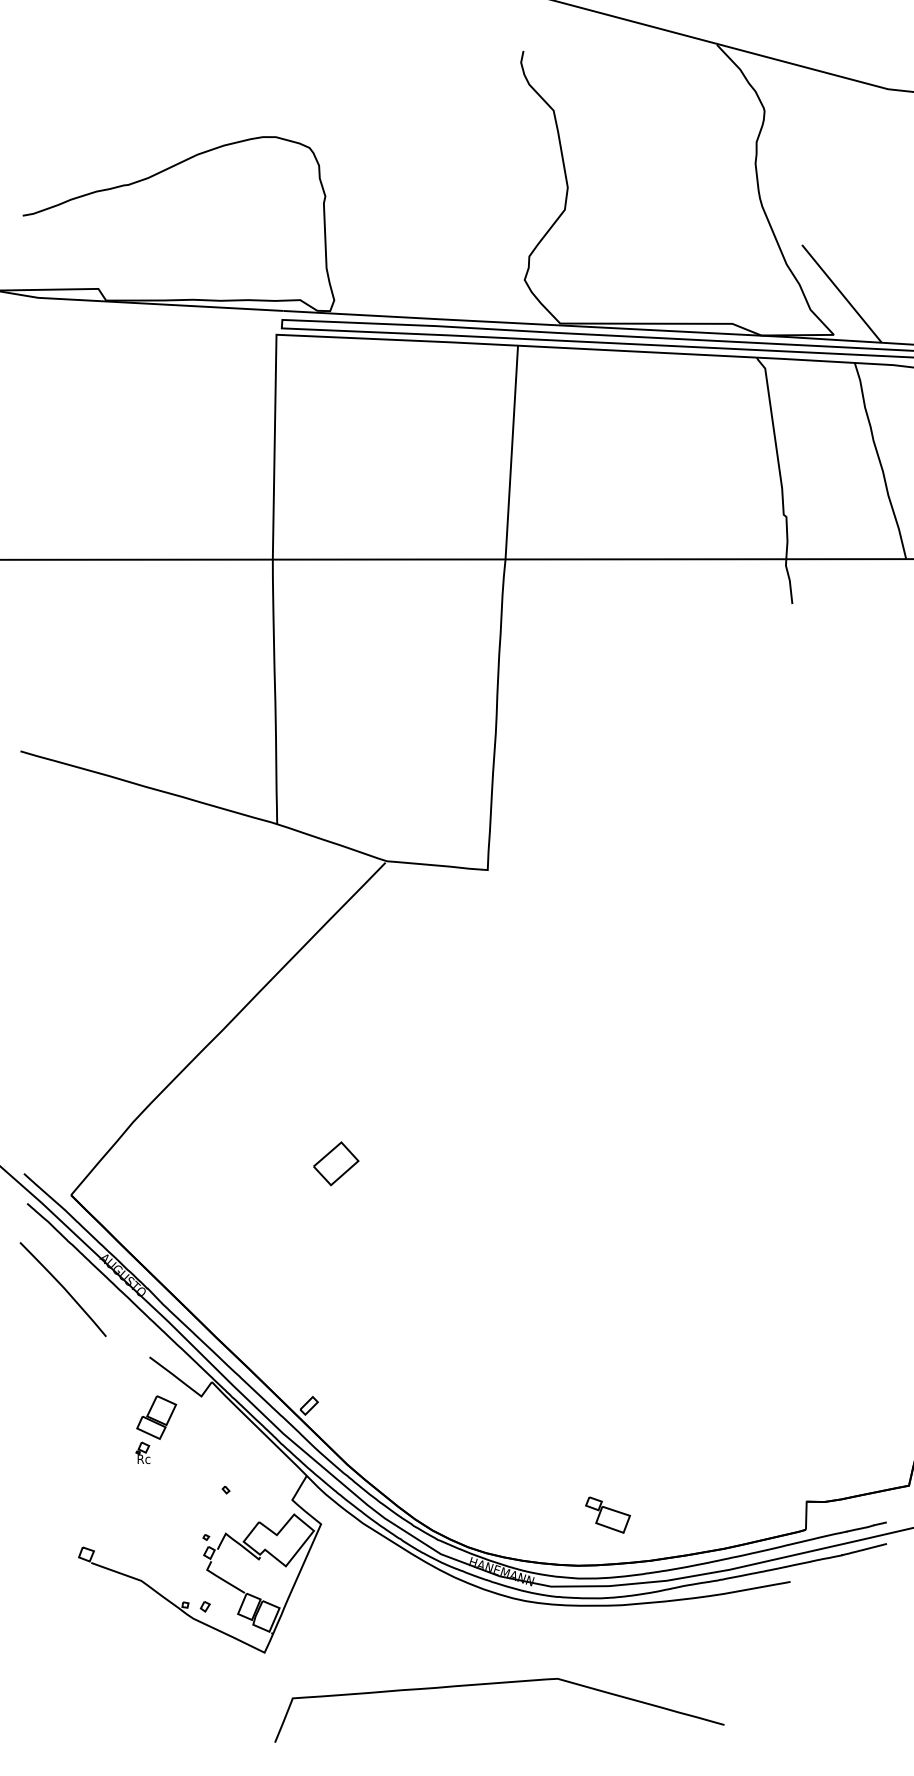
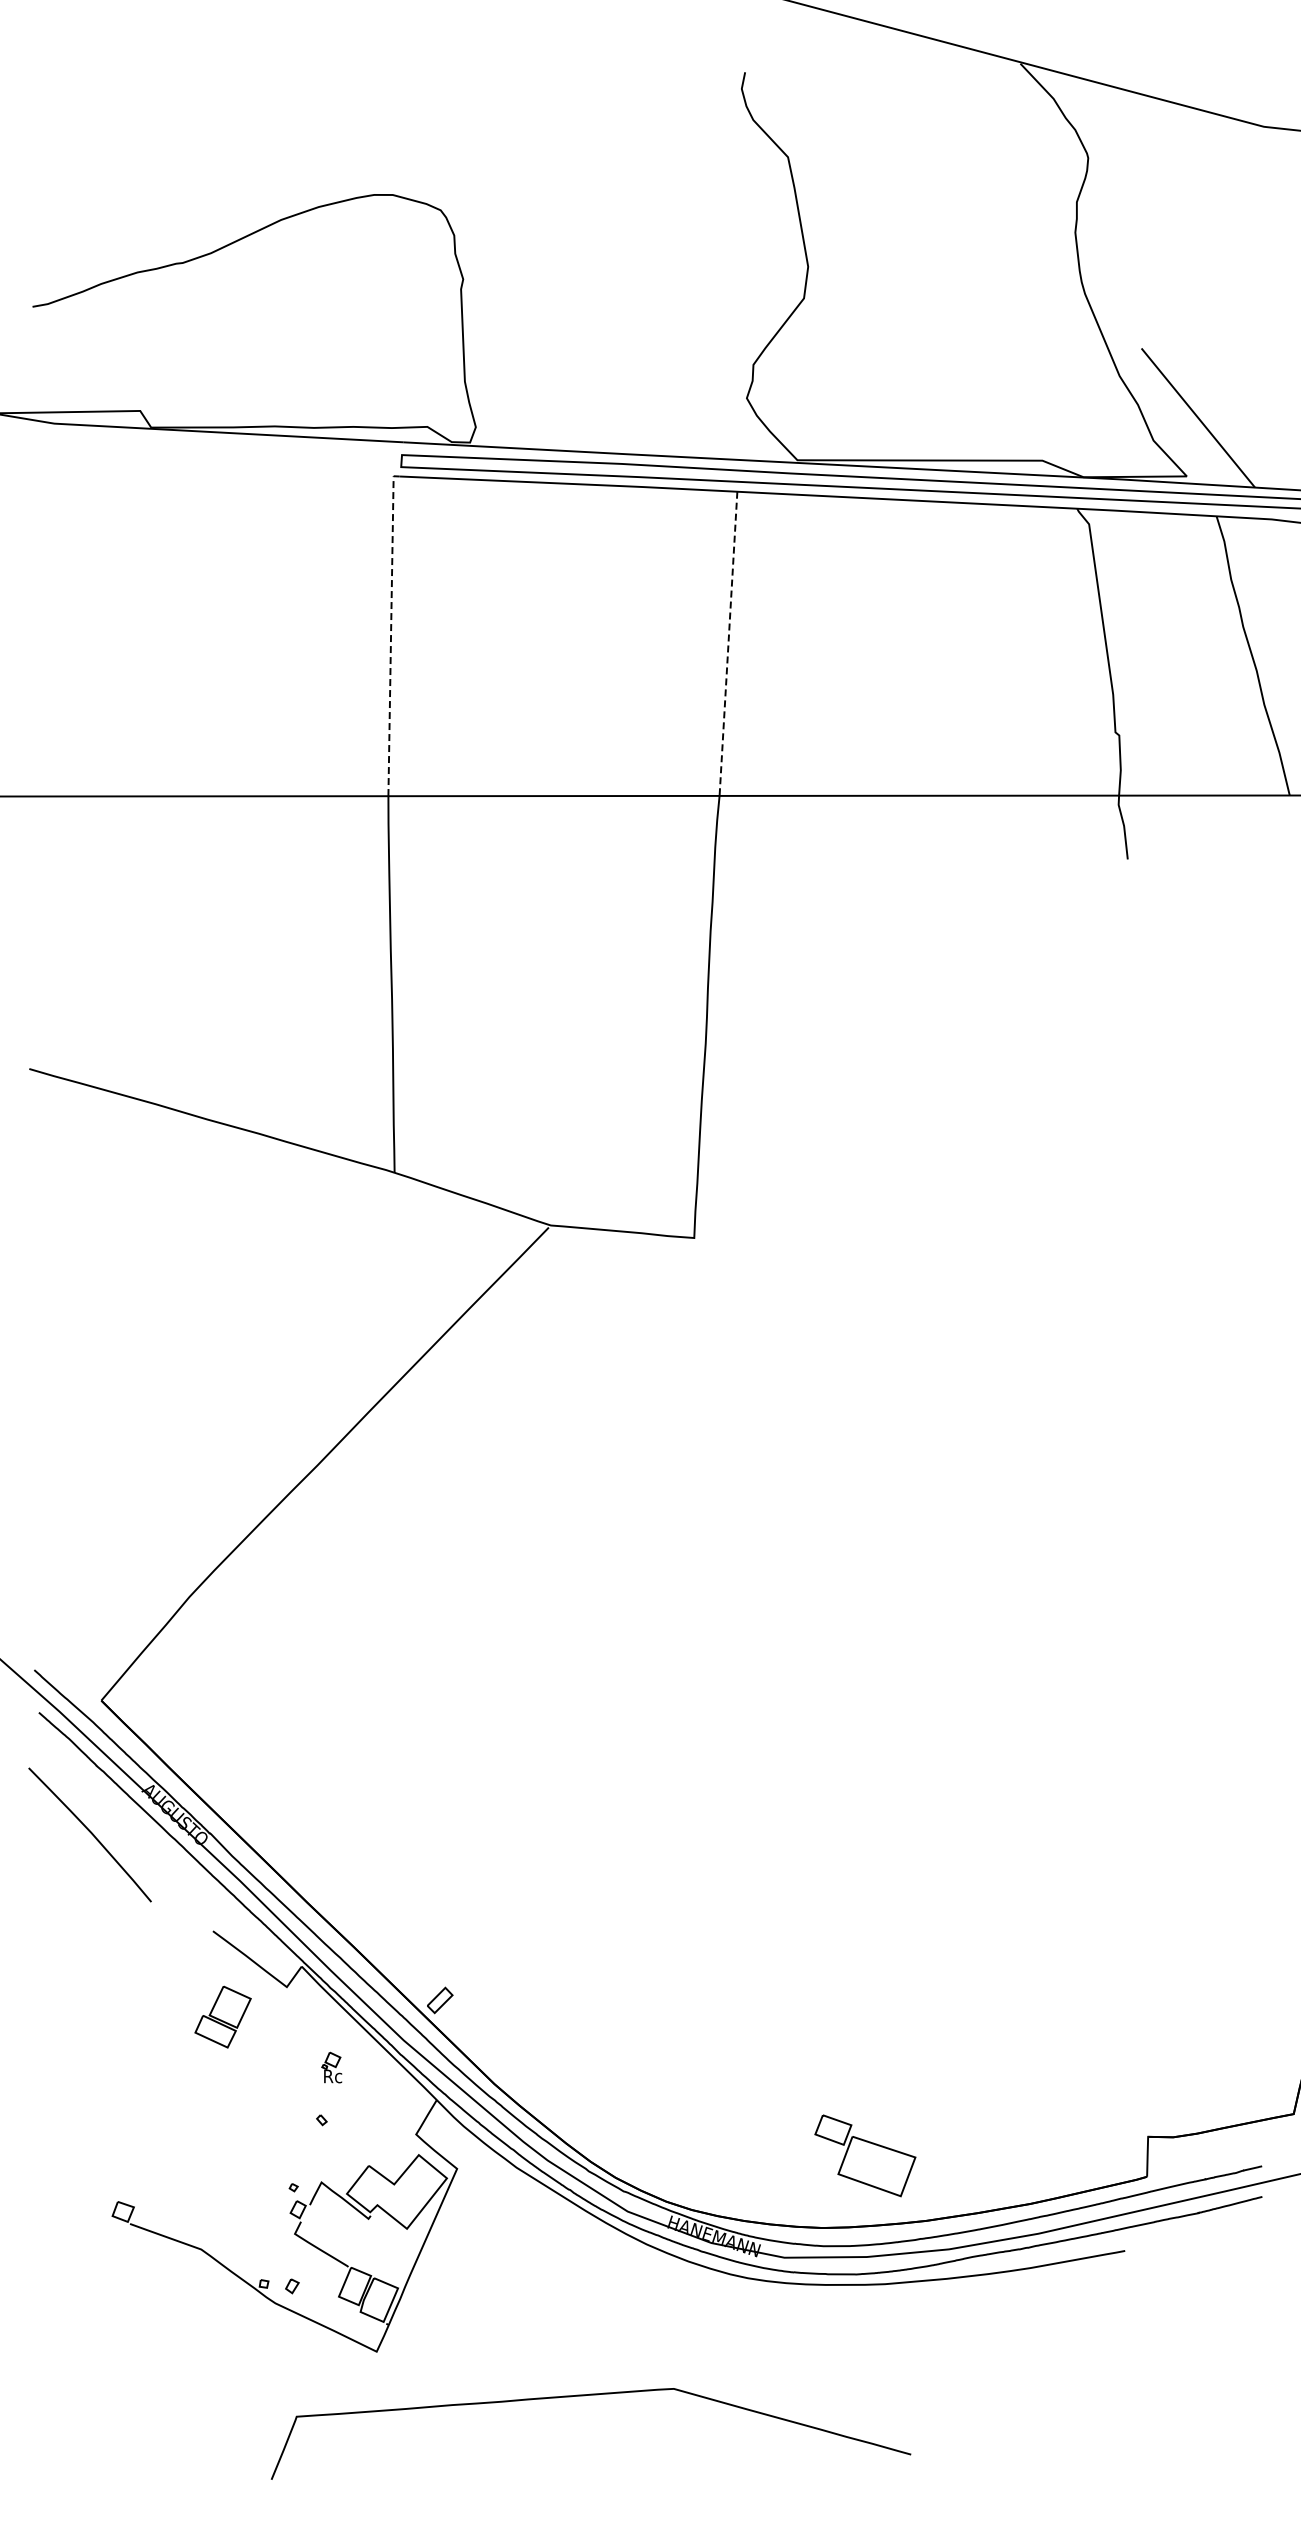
line: (275, 444) -> (391, 632), solid -> dashed
line: (511, 453) -> (728, 644), solid -> dashed
part: (336, 1163) -> (478, 1655), removed
part: (142, 1452) -> (331, 2067), moved
part: (608, 1514) -> (865, 2155), size x1.6
curve: (494, 1684) -> (584, 2396), moved

